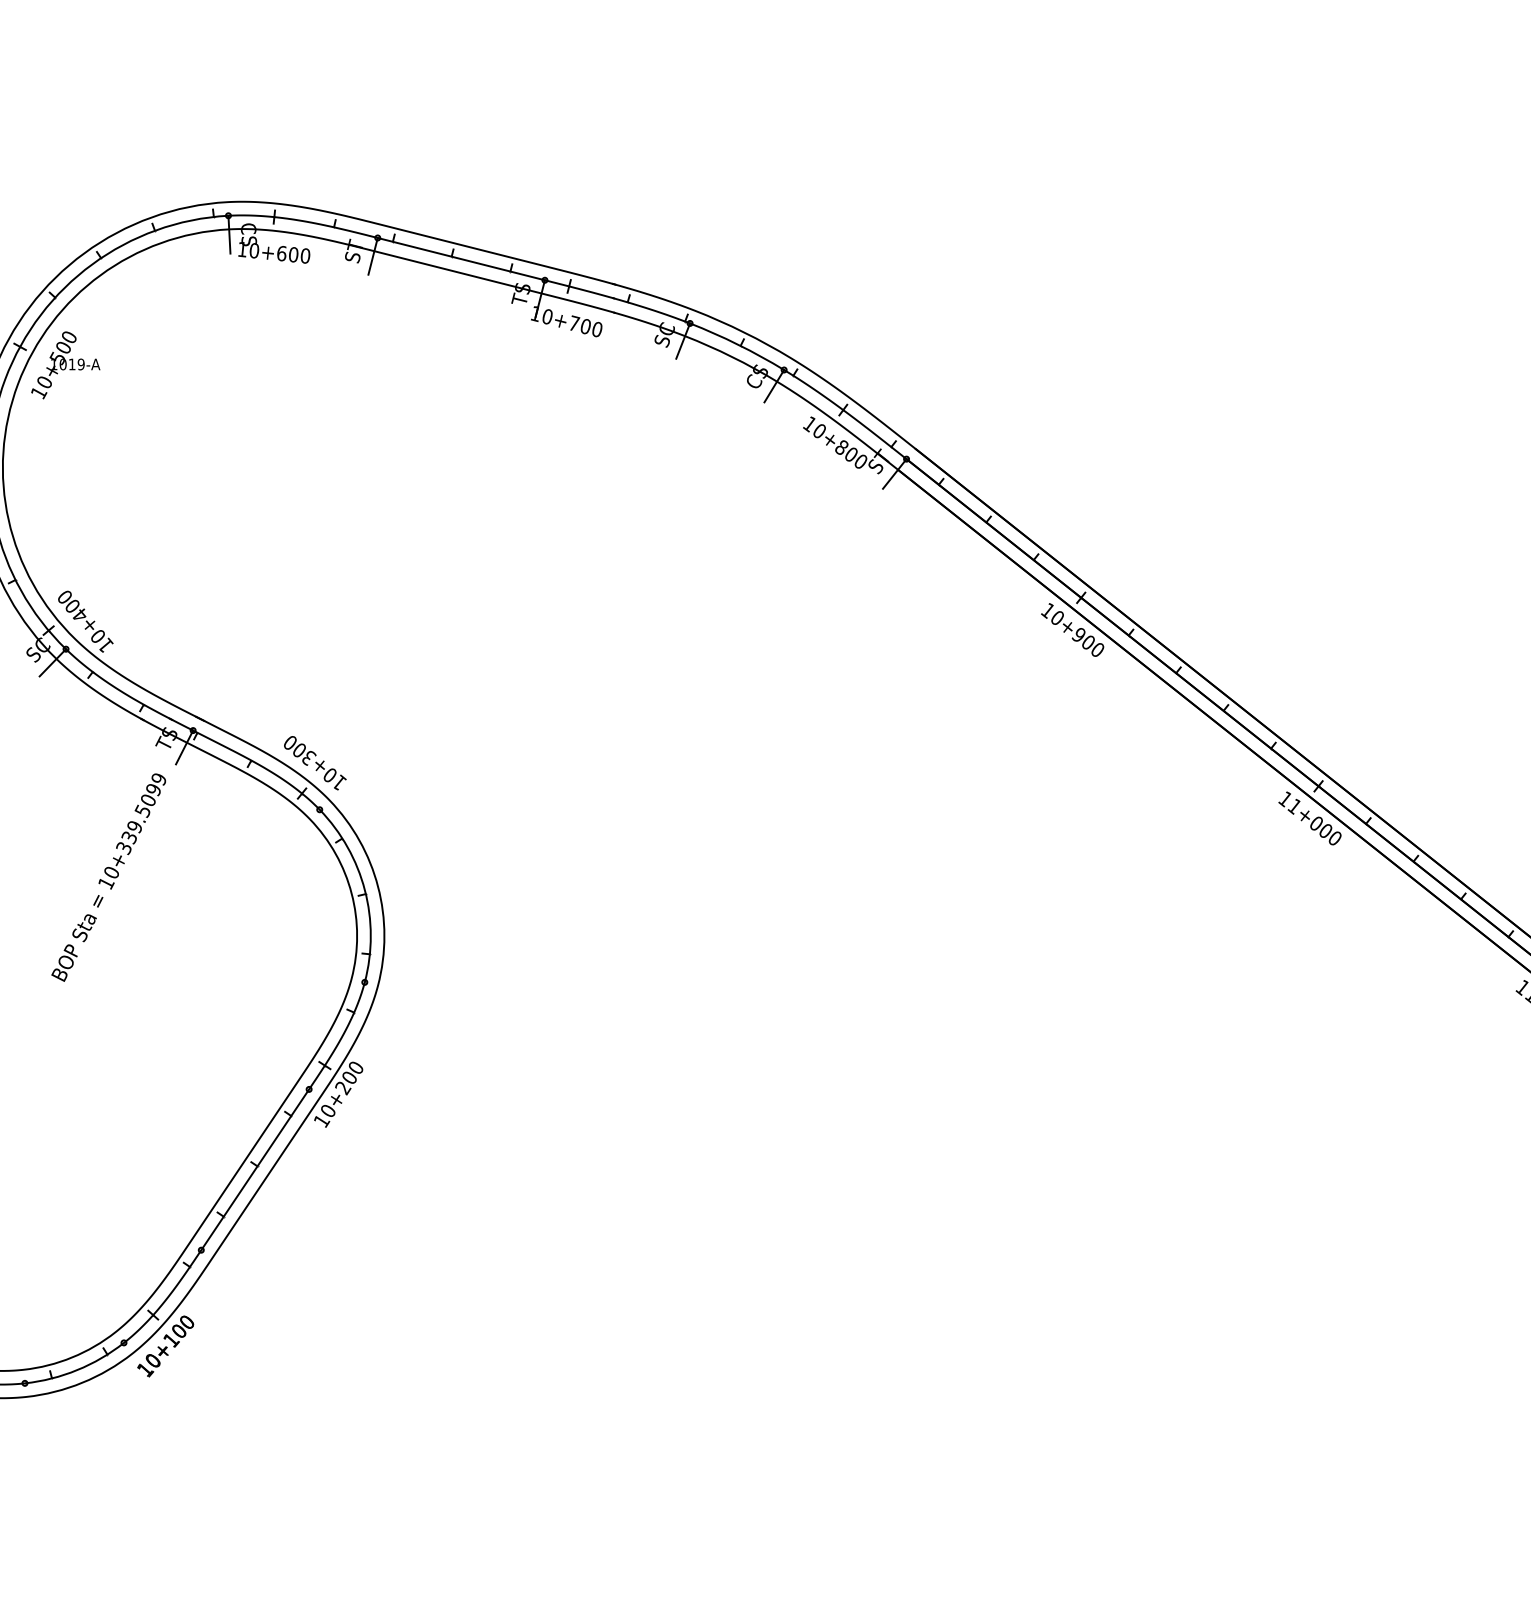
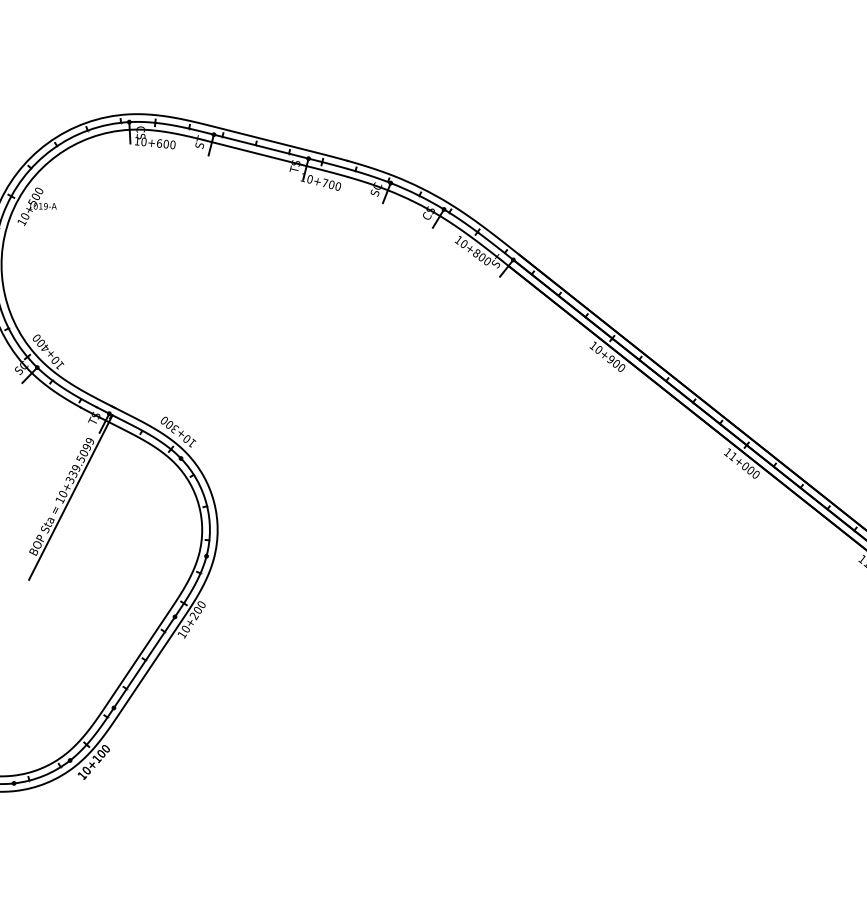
line: (124, 878) -> (70, 497), added

